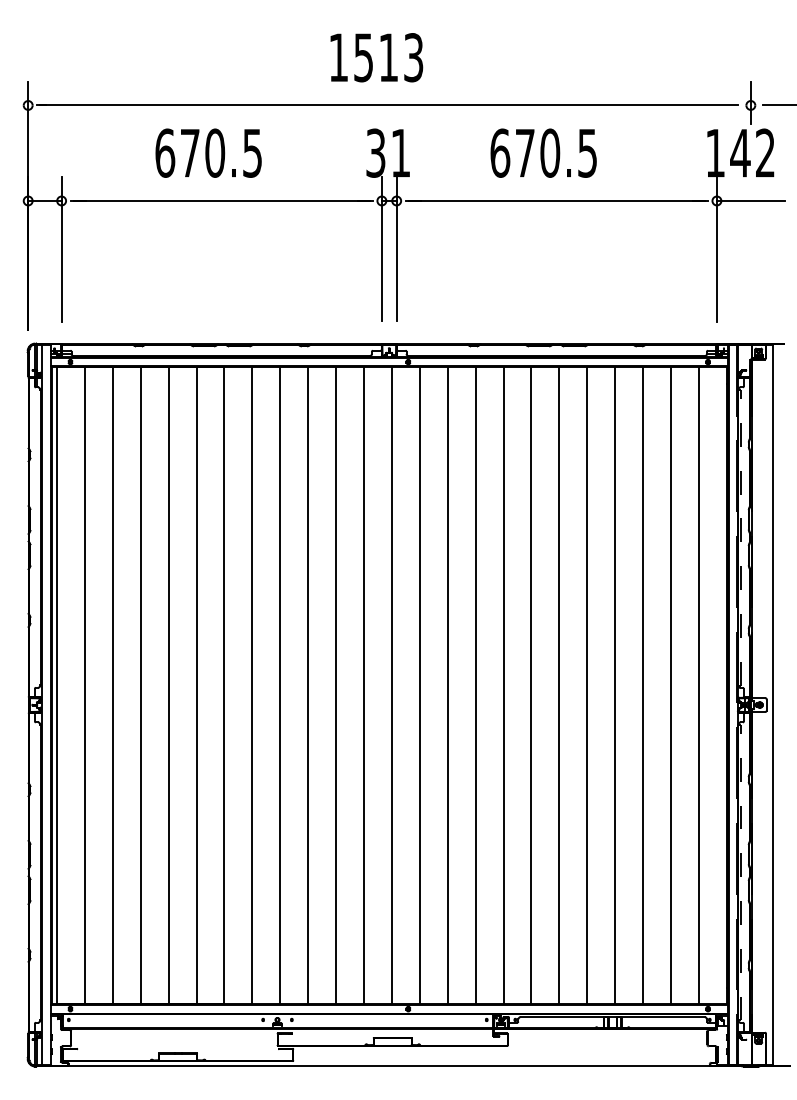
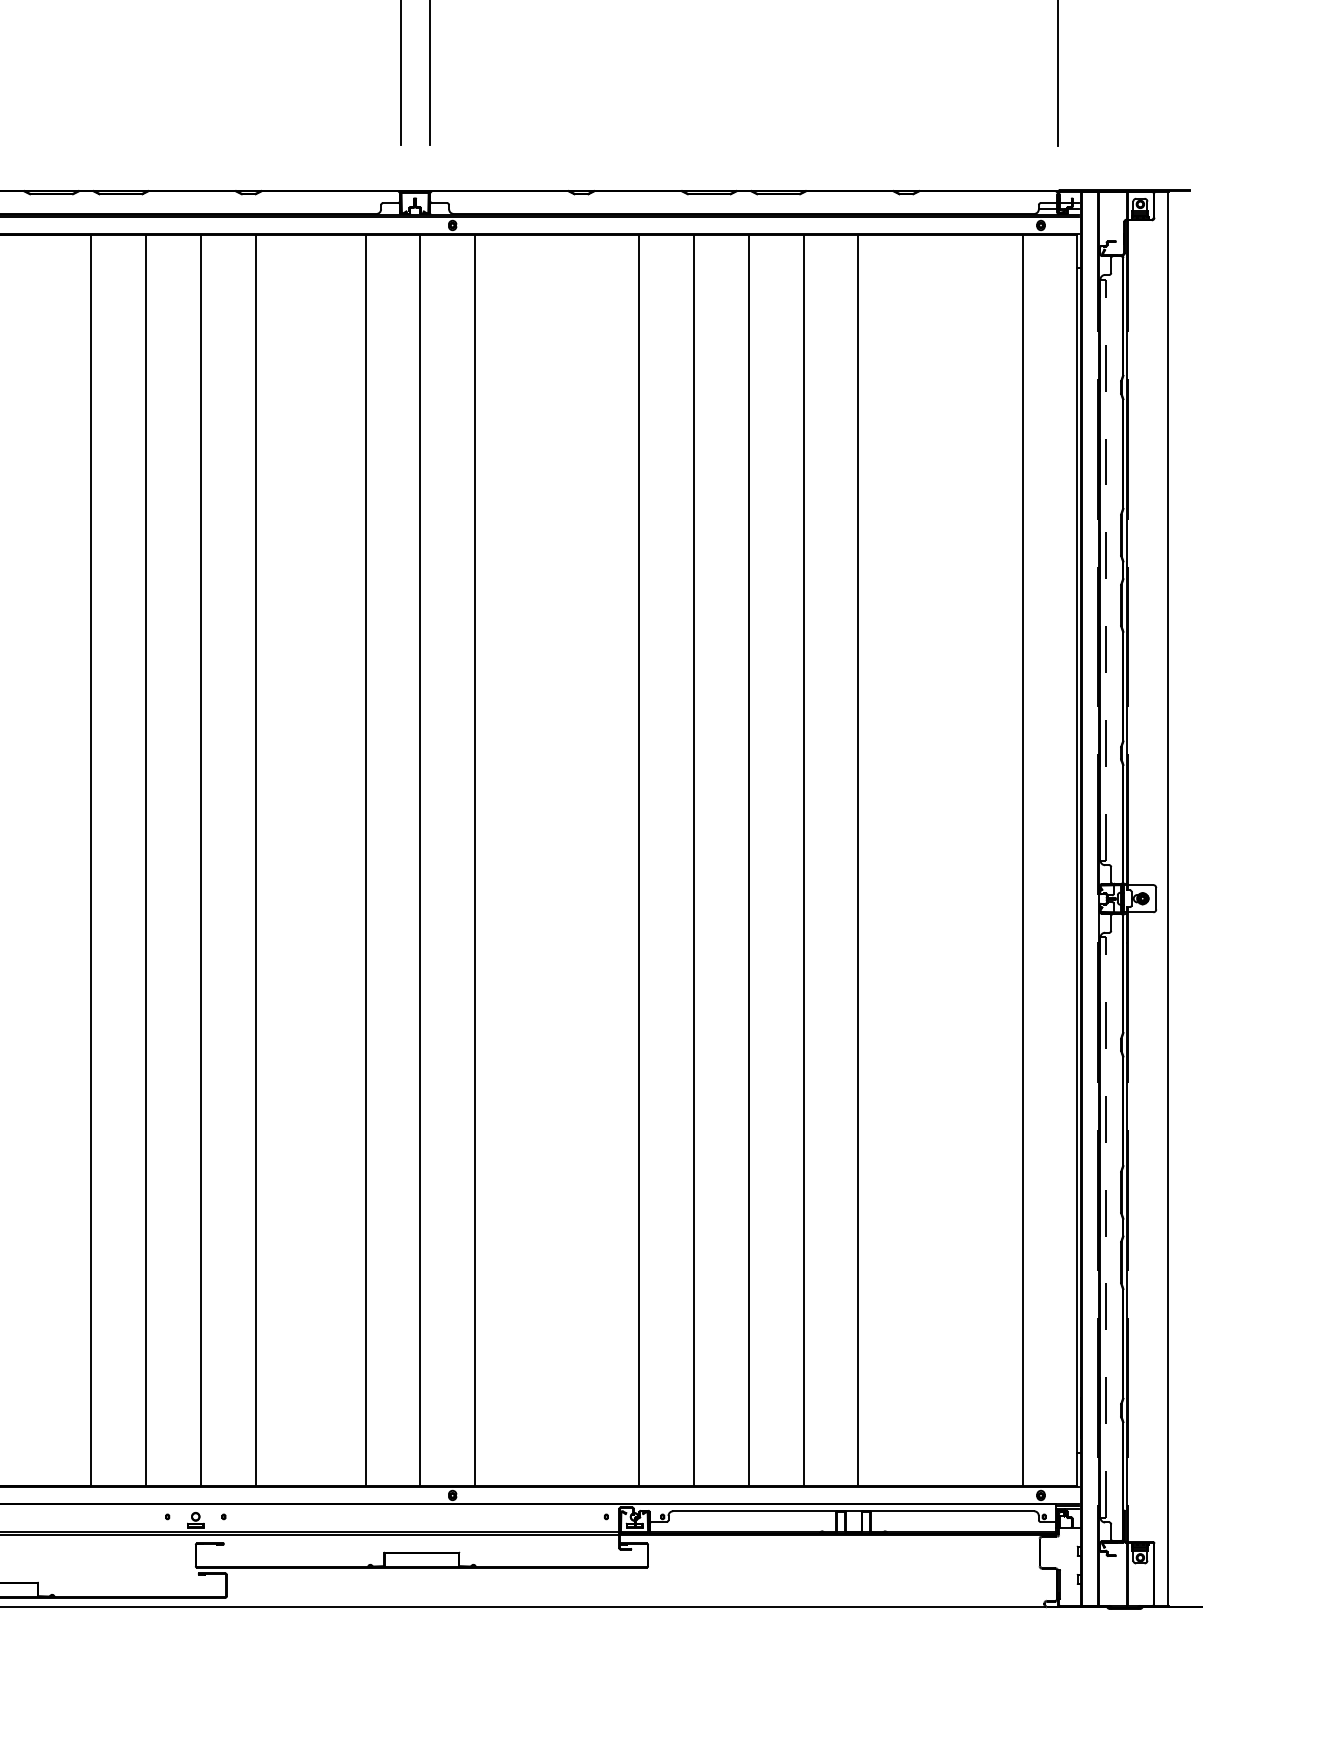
line: (196, 685) -> (36, 860), removed
line: (336, 685) -> (311, 860), removed
line: (447, 685) -> (529, 860), removed
line: (475, 685) -> (584, 860), removed
line: (642, 685) -> (912, 860), removed
line: (670, 685) -> (967, 860), removed

